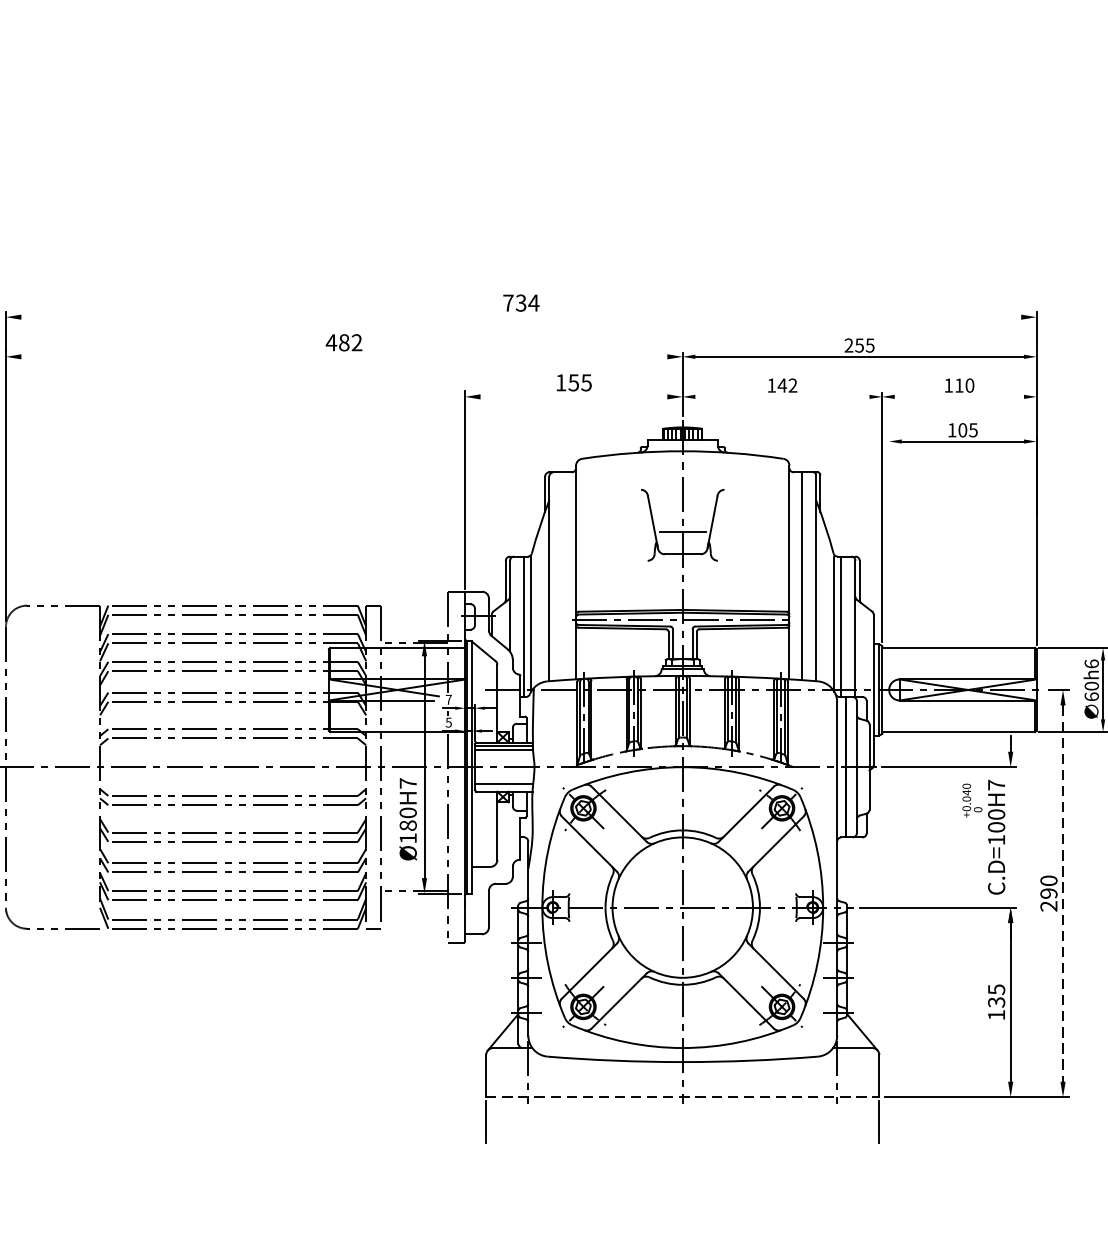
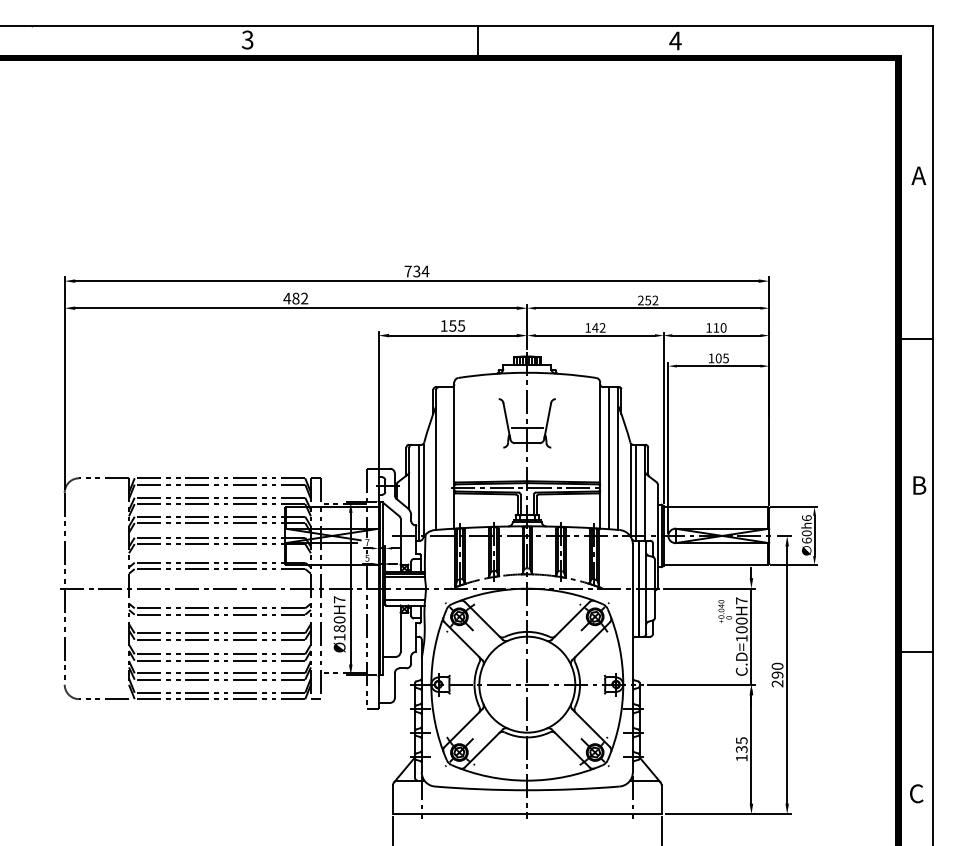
line: (520, 317) -> (416, 281), added
text: (870, 345) -> (655, 300), 255 -> 252
line: (343, 357) -> (295, 308), added
line: (573, 396) -> (452, 335), added
line: (781, 396) -> (594, 335), added
line: (959, 396) -> (716, 335), added
line: (889, 562) -> (668, 448), added
line: (1010, 837) -> (751, 636), added
line: (1063, 894) -> (787, 675), dashed -> solid
line: (683, 1097) -> (527, 814), dashed -> solid

